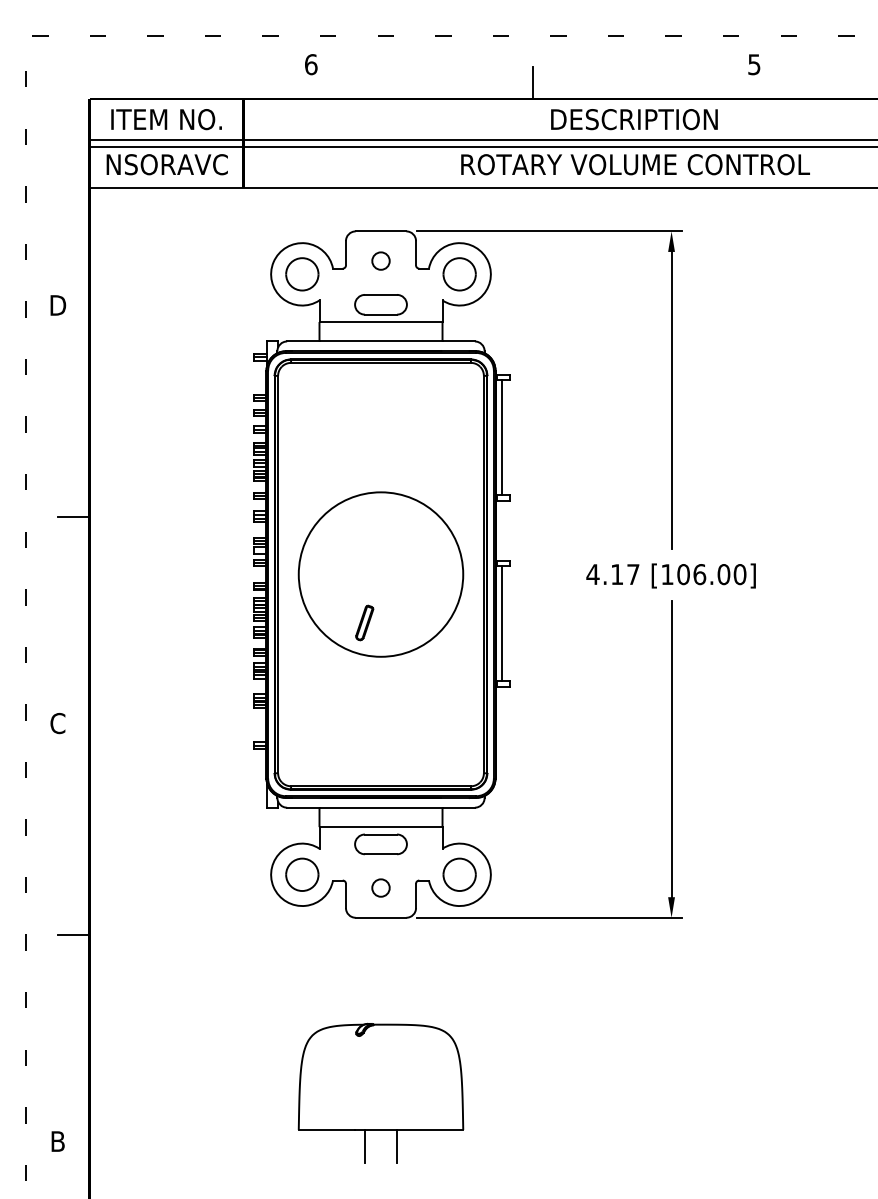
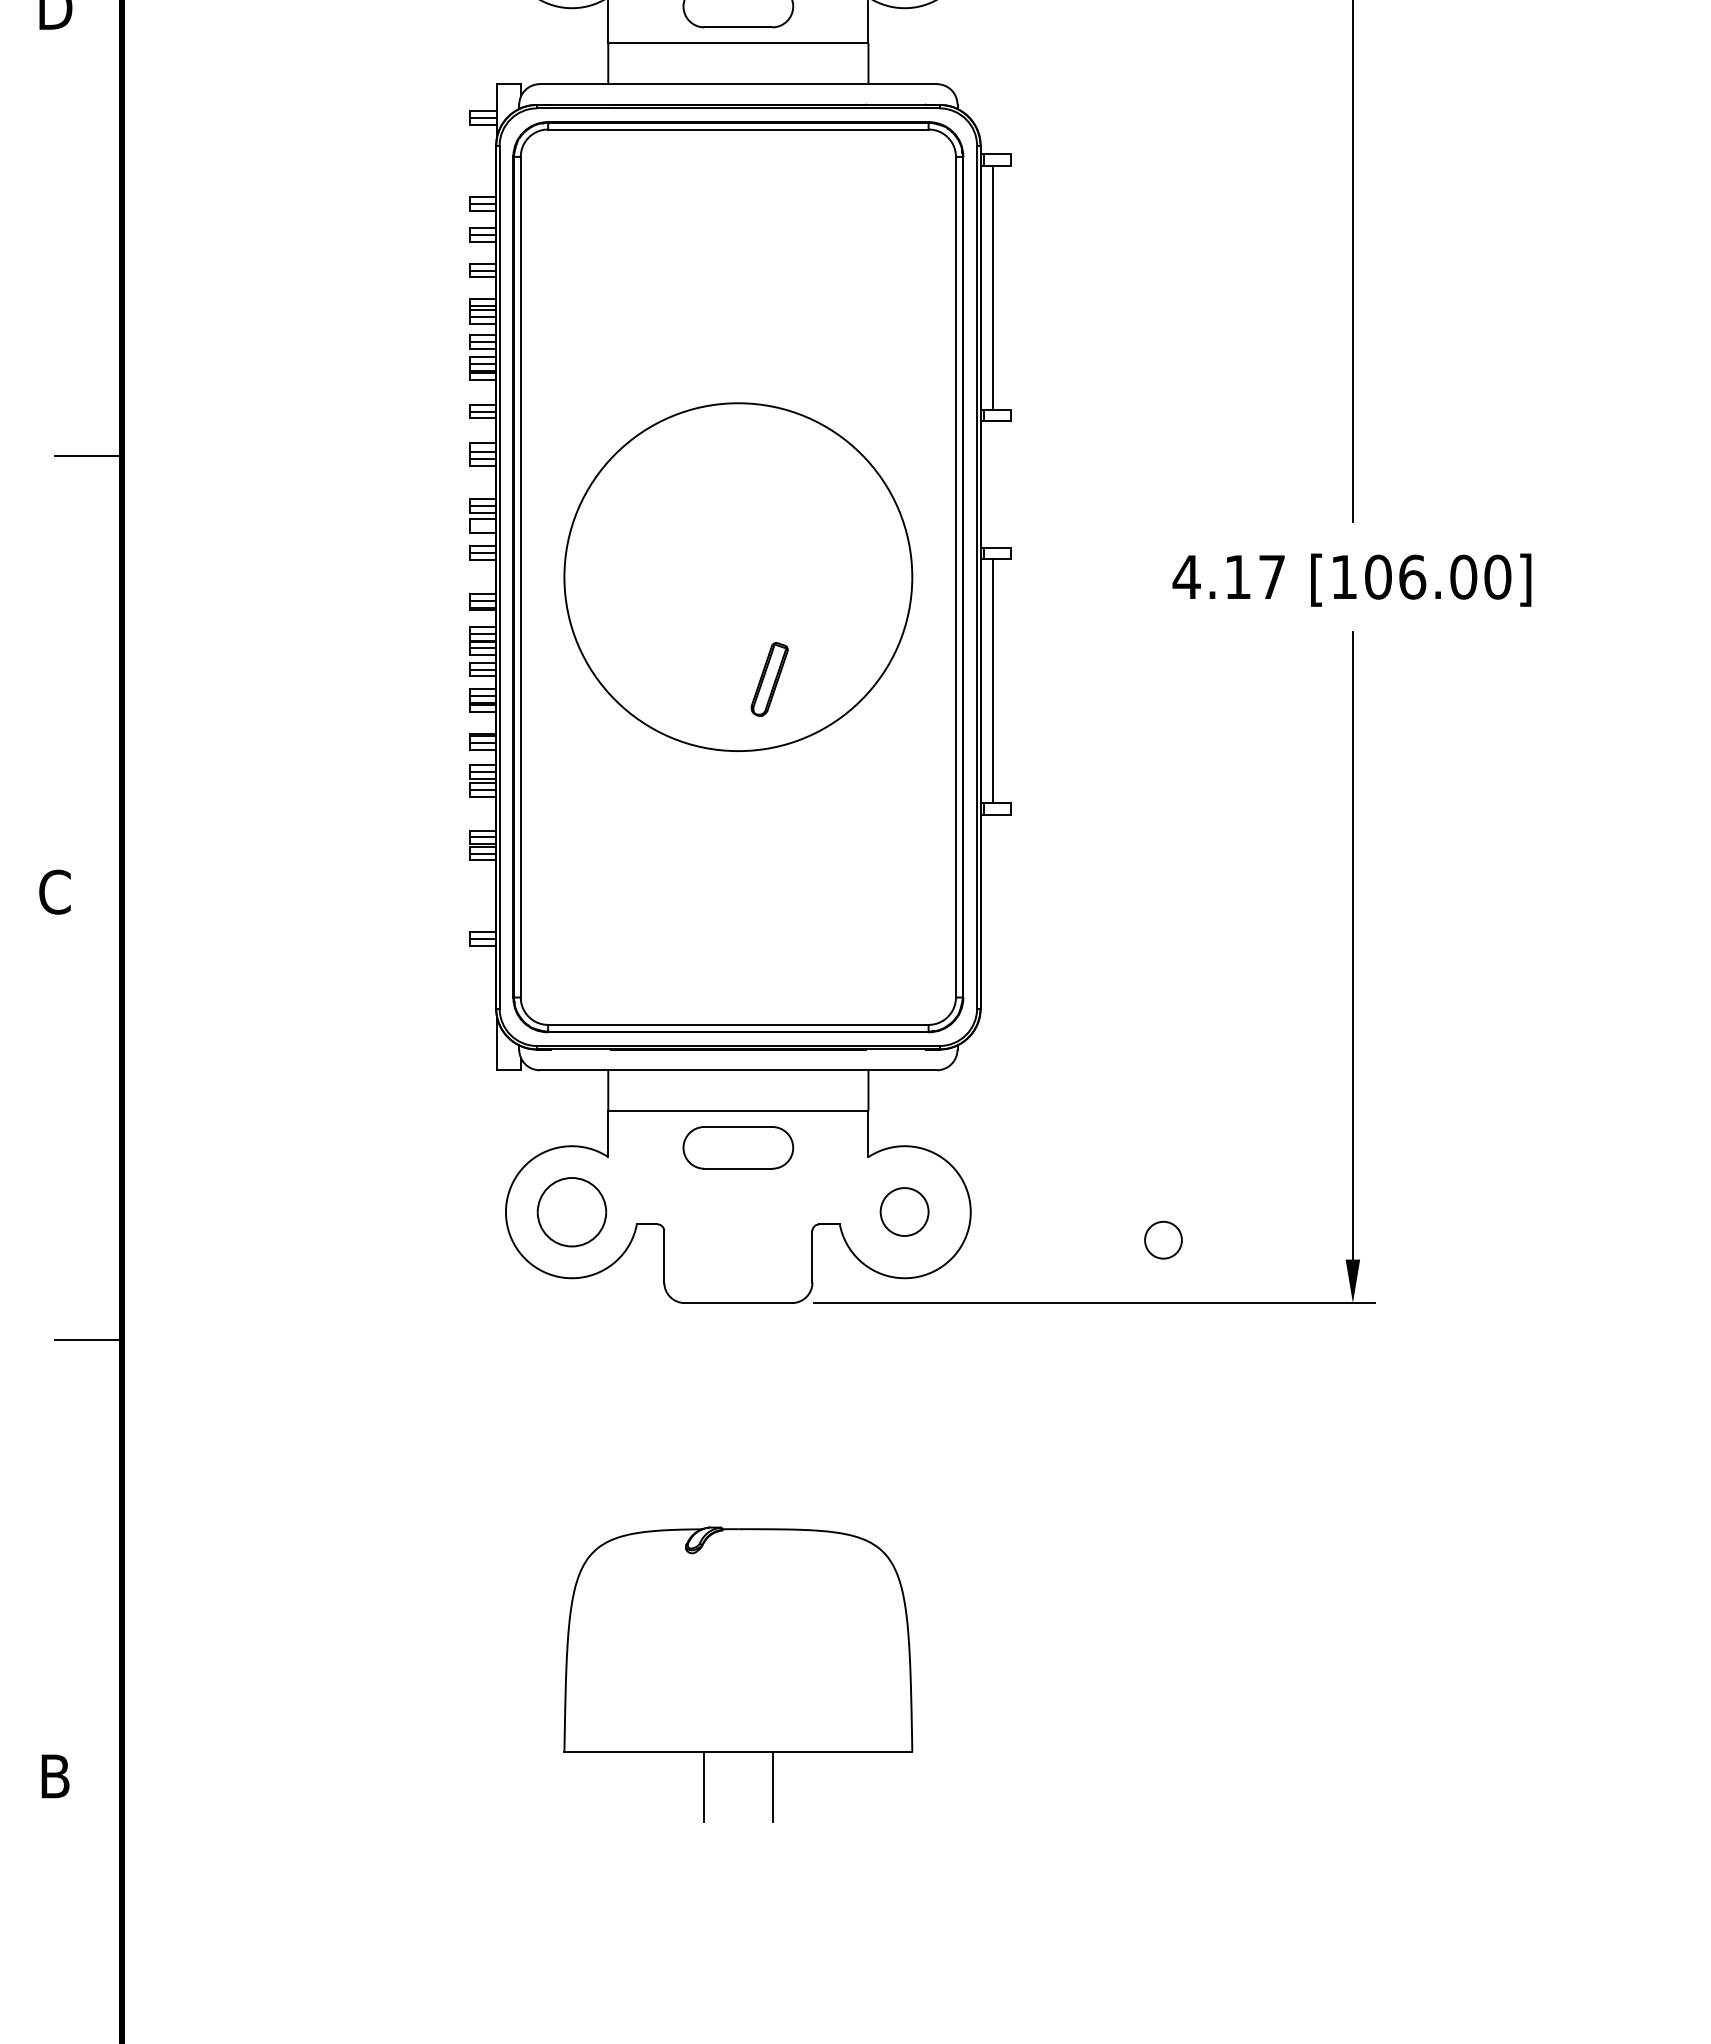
part: (364, 622) -> (769, 678), moved
part: (459, 874) -> (904, 1211), size x0.7
circle: (380, 887) -> (1162, 1239), moved

